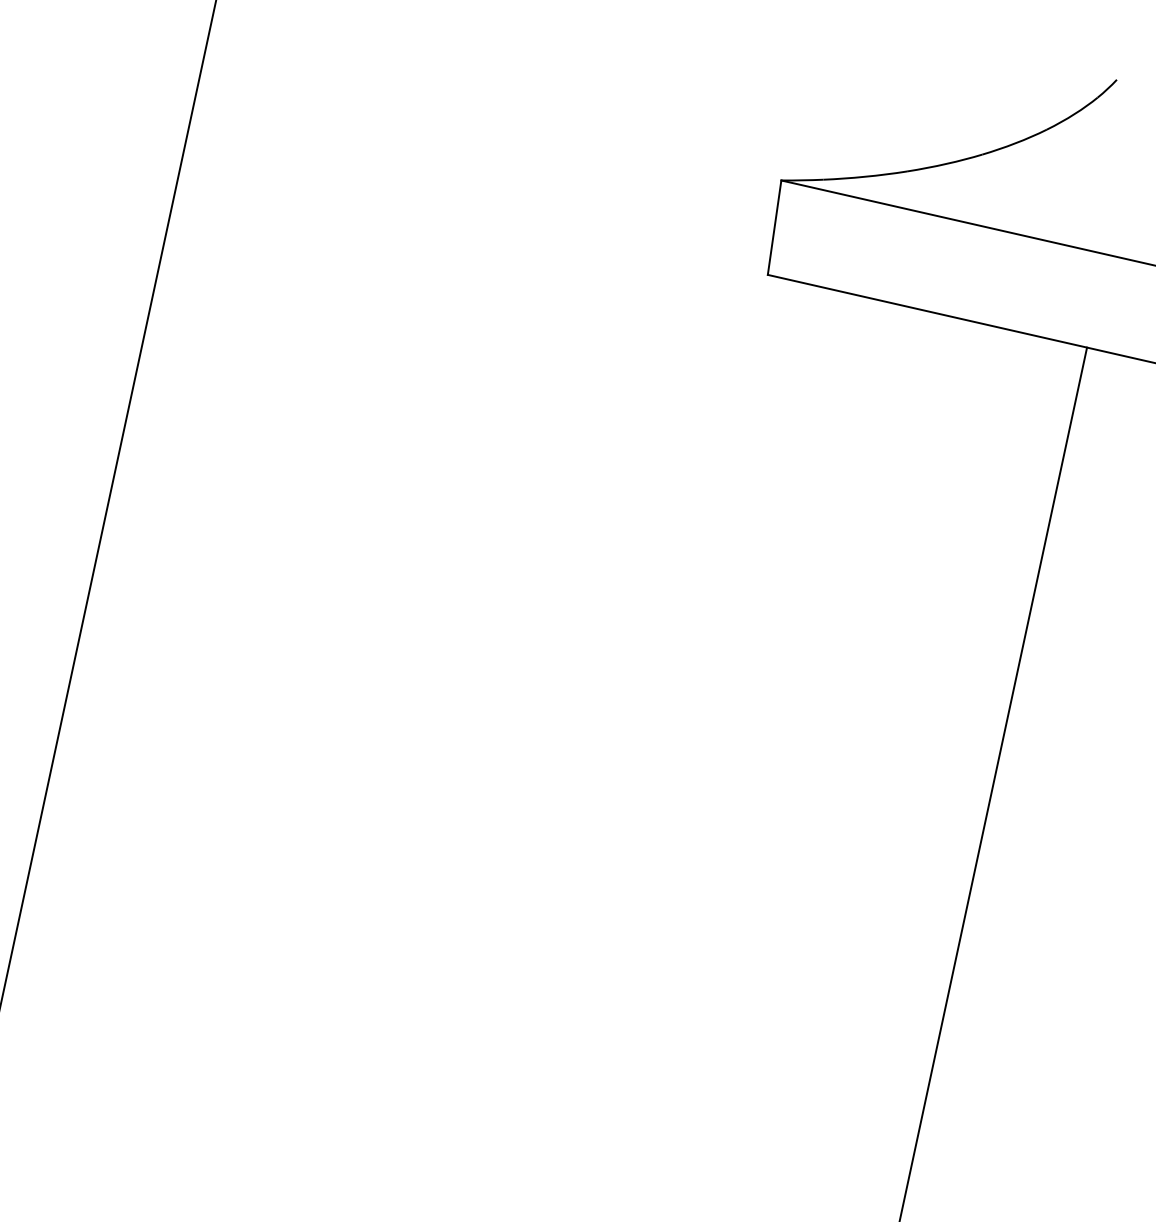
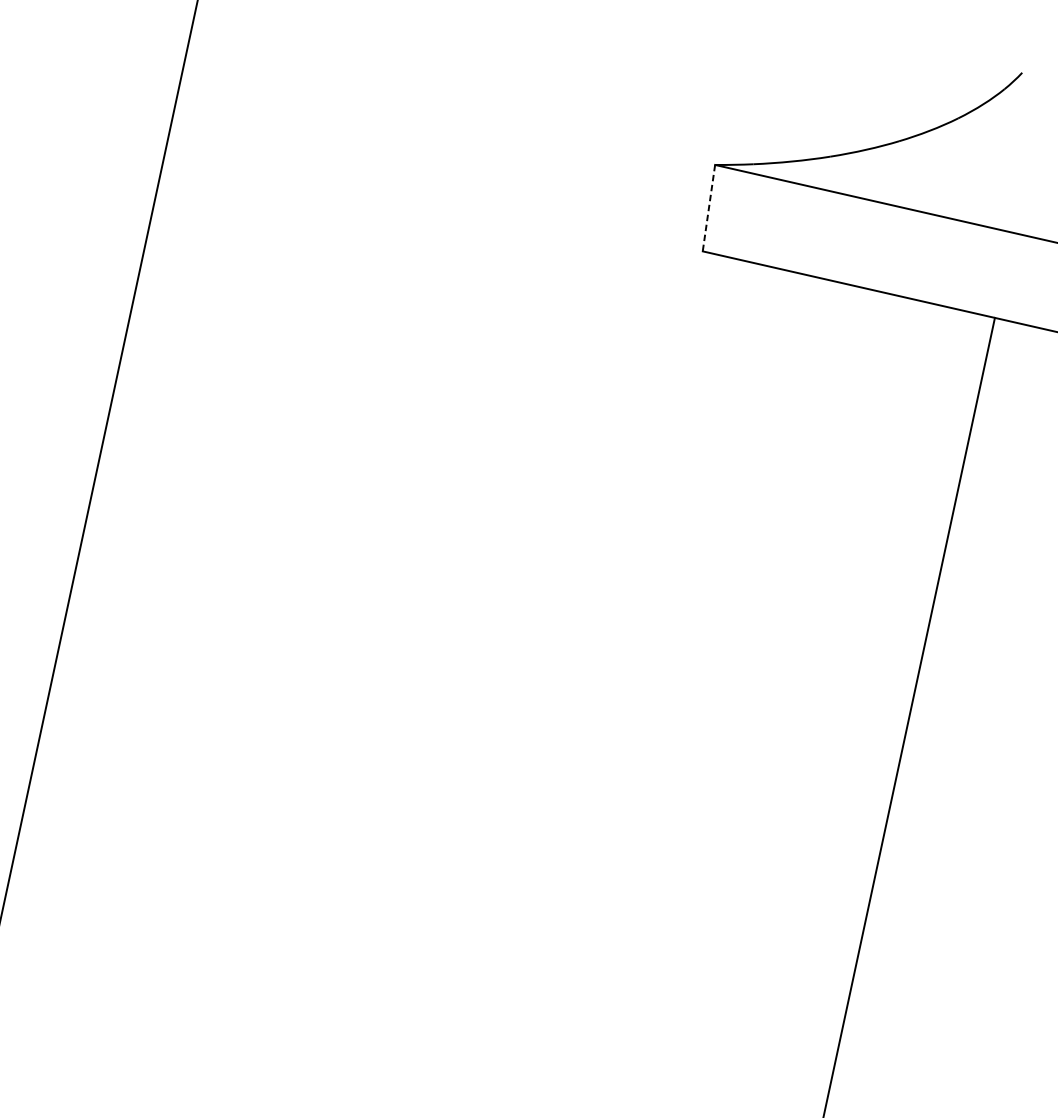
line: (774, 227) -> (708, 207), solid -> dashed

